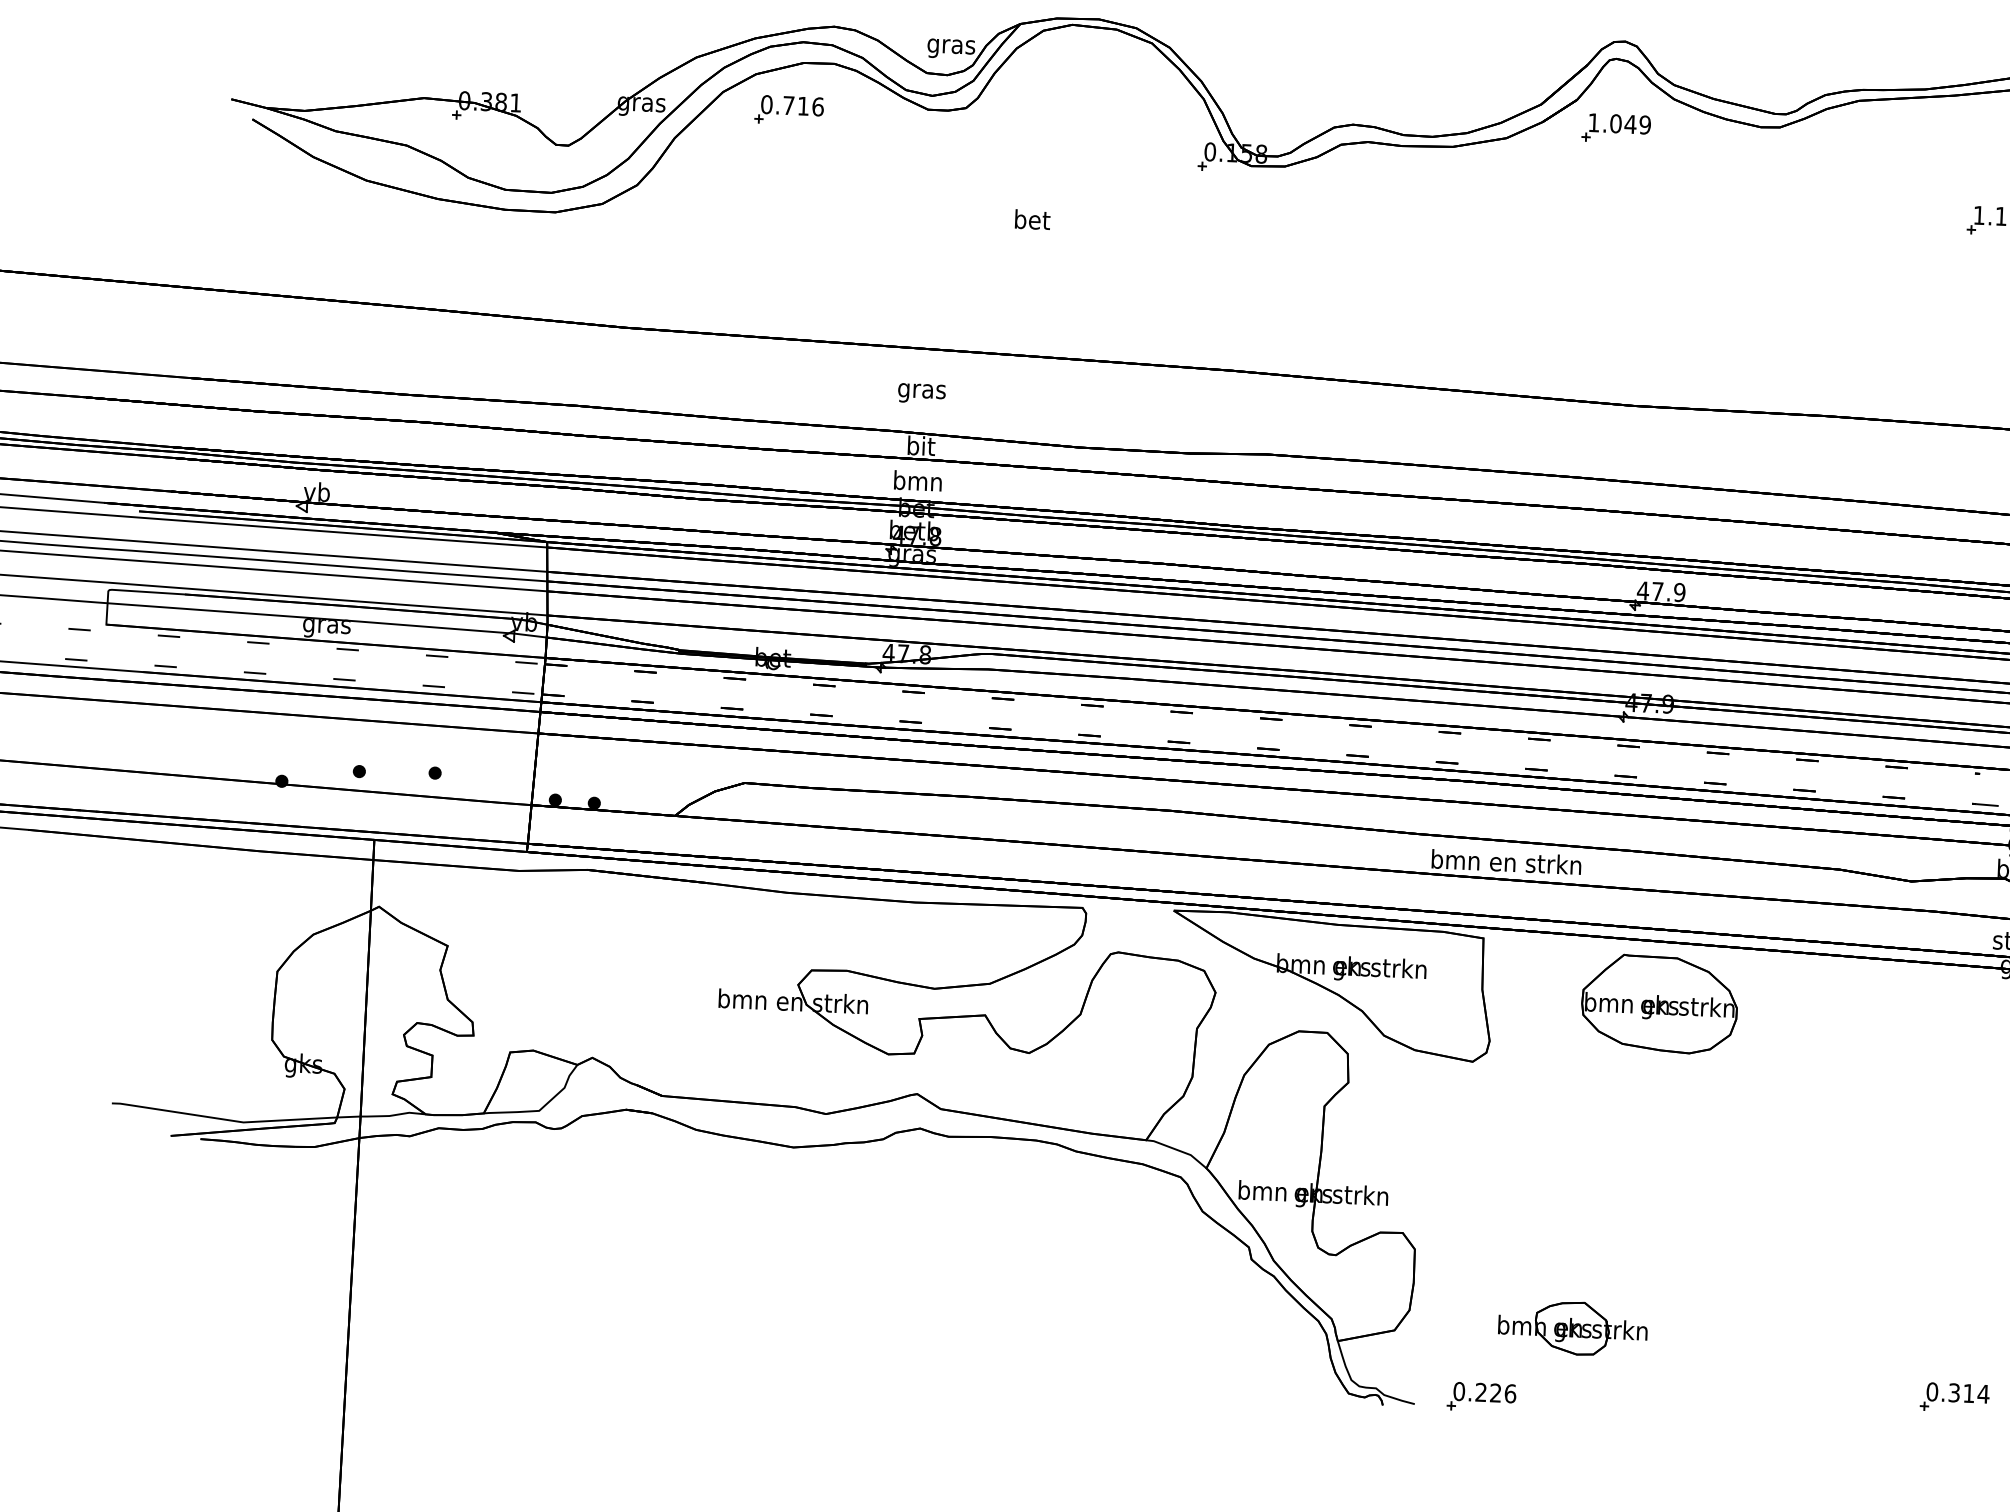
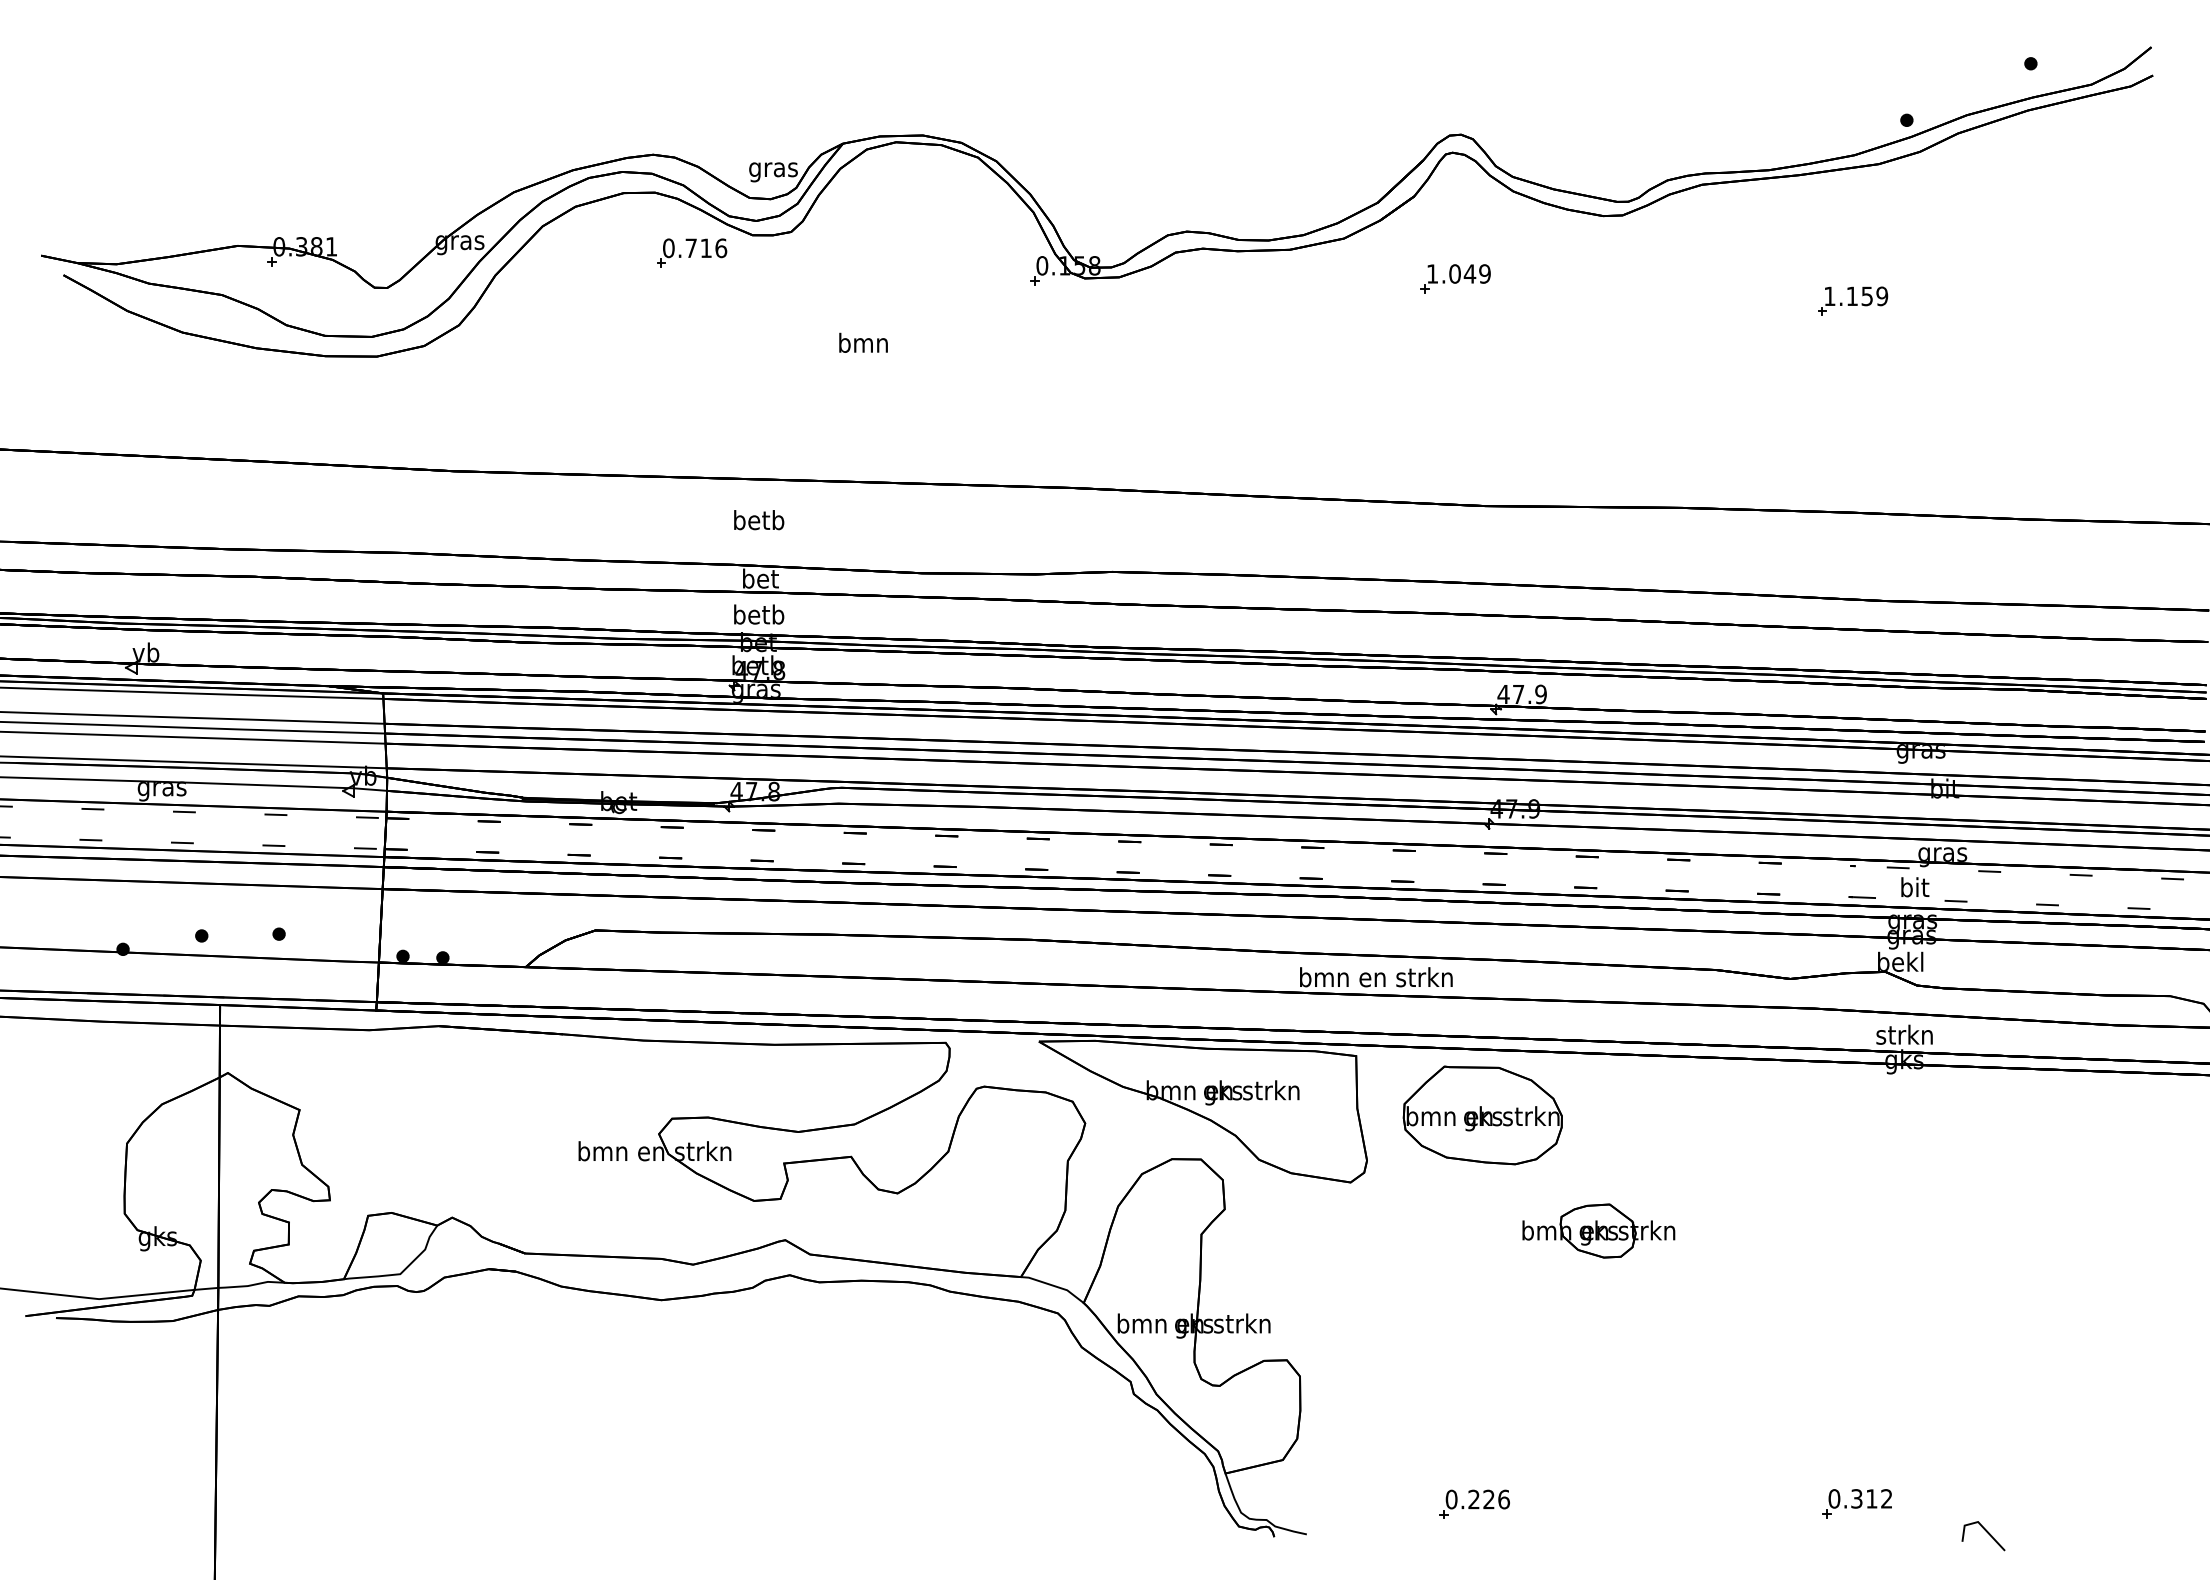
part: (789, 109) -> (692, 252), moved
part: (1616, 128) -> (1455, 278), moved
text: (1032, 219) -> (863, 342), bet -> bmn
text: (922, 390) -> (759, 522), gras -> betb
text: (921, 445) -> (760, 578), bit -> bet
text: (918, 480) -> (759, 614), bmn -> betb
part: (1659, 1004) -> (1482, 1115), moved
part: (1572, 1327) -> (1598, 1230), moved
text: (1983, 1393) -> (1886, 1498), 0.314 -> 0.312
part: (1481, 1396) -> (1474, 1503), moved

